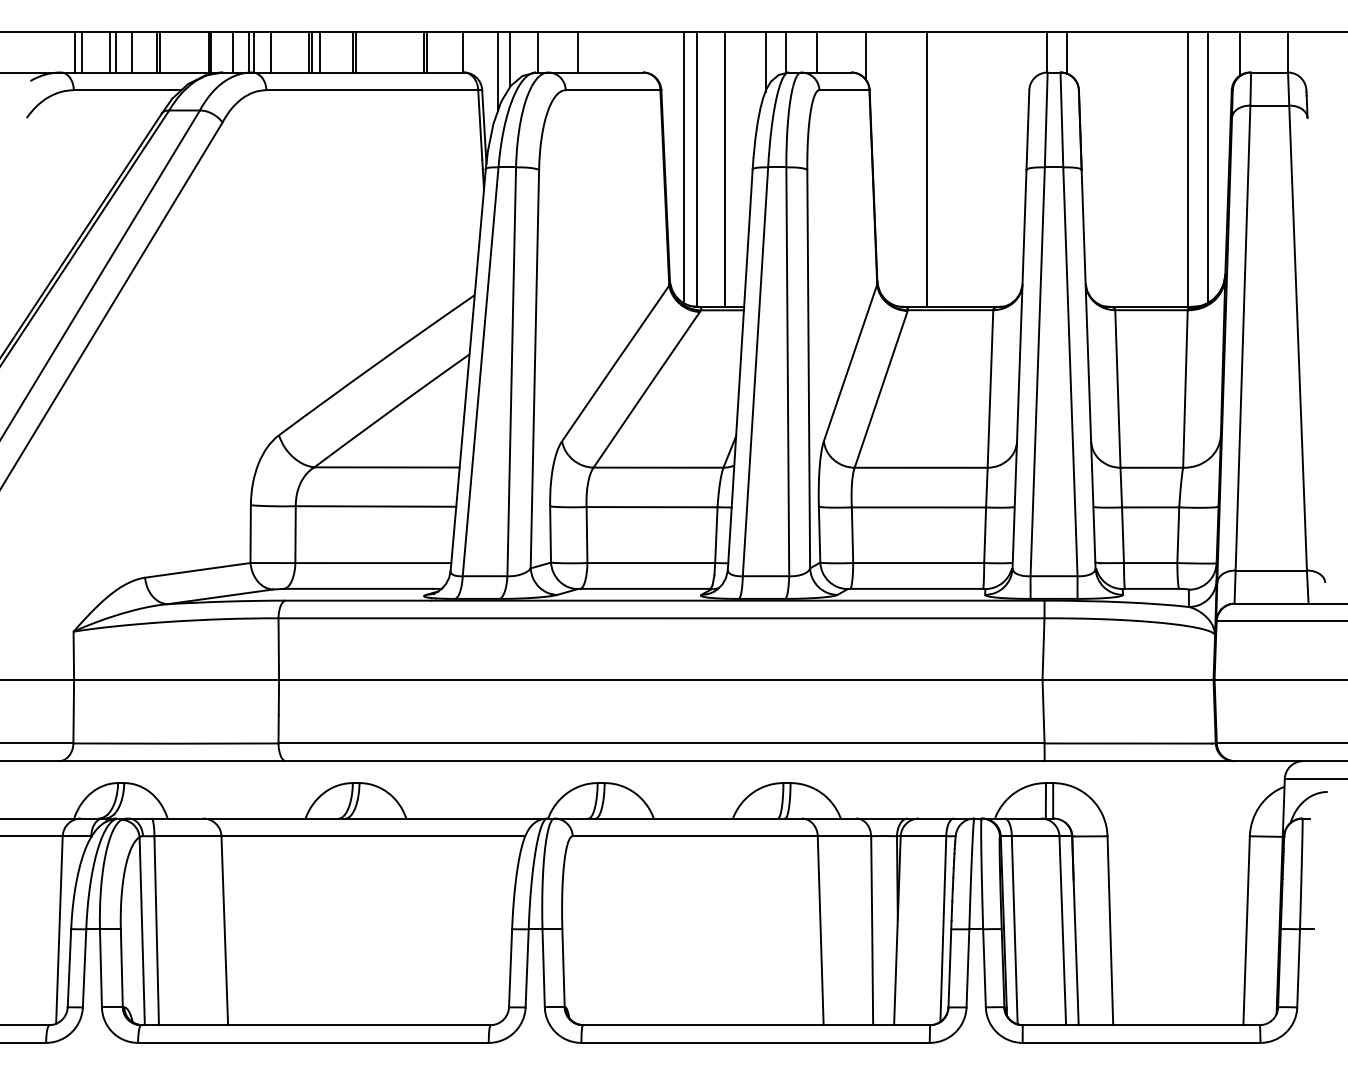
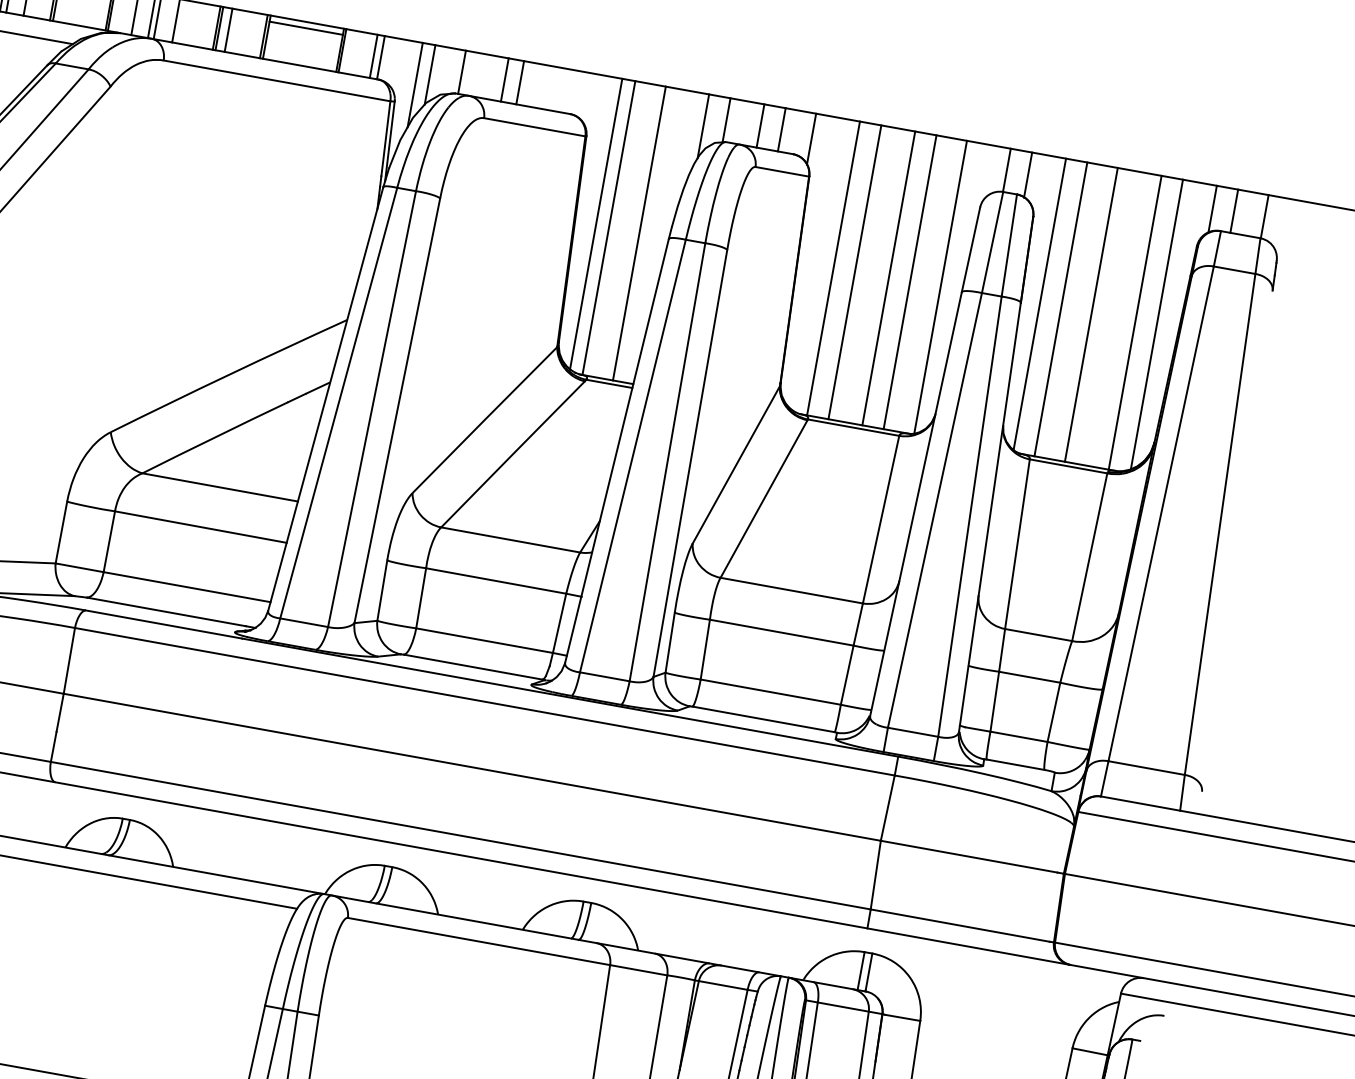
line: (389, 37) -> (305, 27), added
line: (455, 52) -> (373, 56), added
line: (592, 52) -> (519, 82), added
line: (837, 52) -> (782, 130), added
line: (1259, 52) -> (1233, 211), added
line: (1006, 168) -> (940, 286), added
line: (1099, 168) -> (1040, 304), added
line: (906, 169) -> (833, 268), added
line: (958, 169) -> (889, 278), added
line: (978, 169) -> (910, 282), added
line: (1118, 169) -> (1060, 309), added
line: (1147, 169) -> (1091, 315), added

